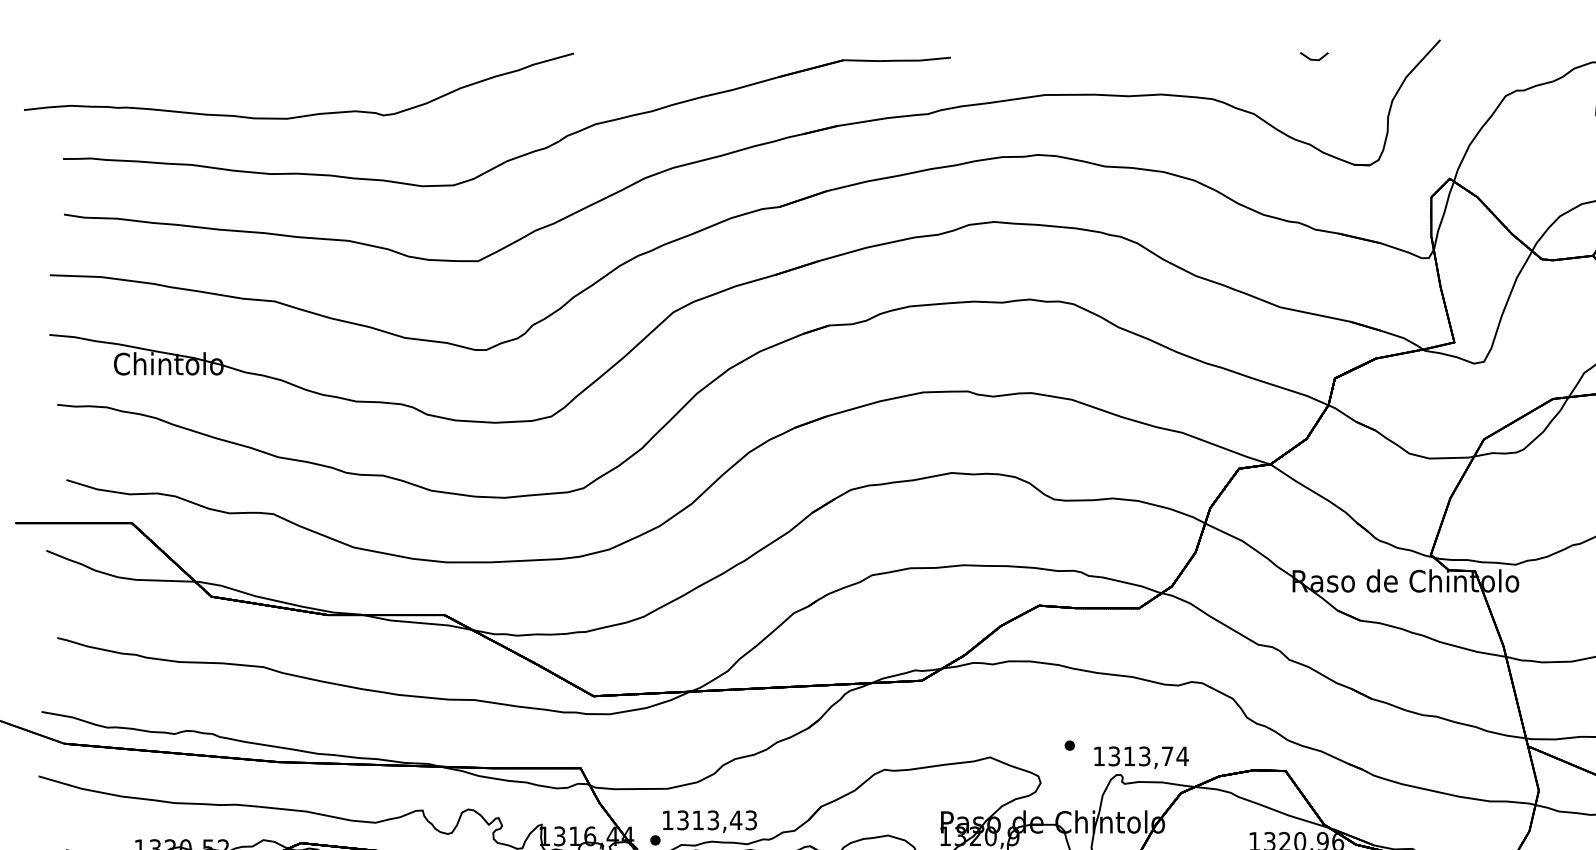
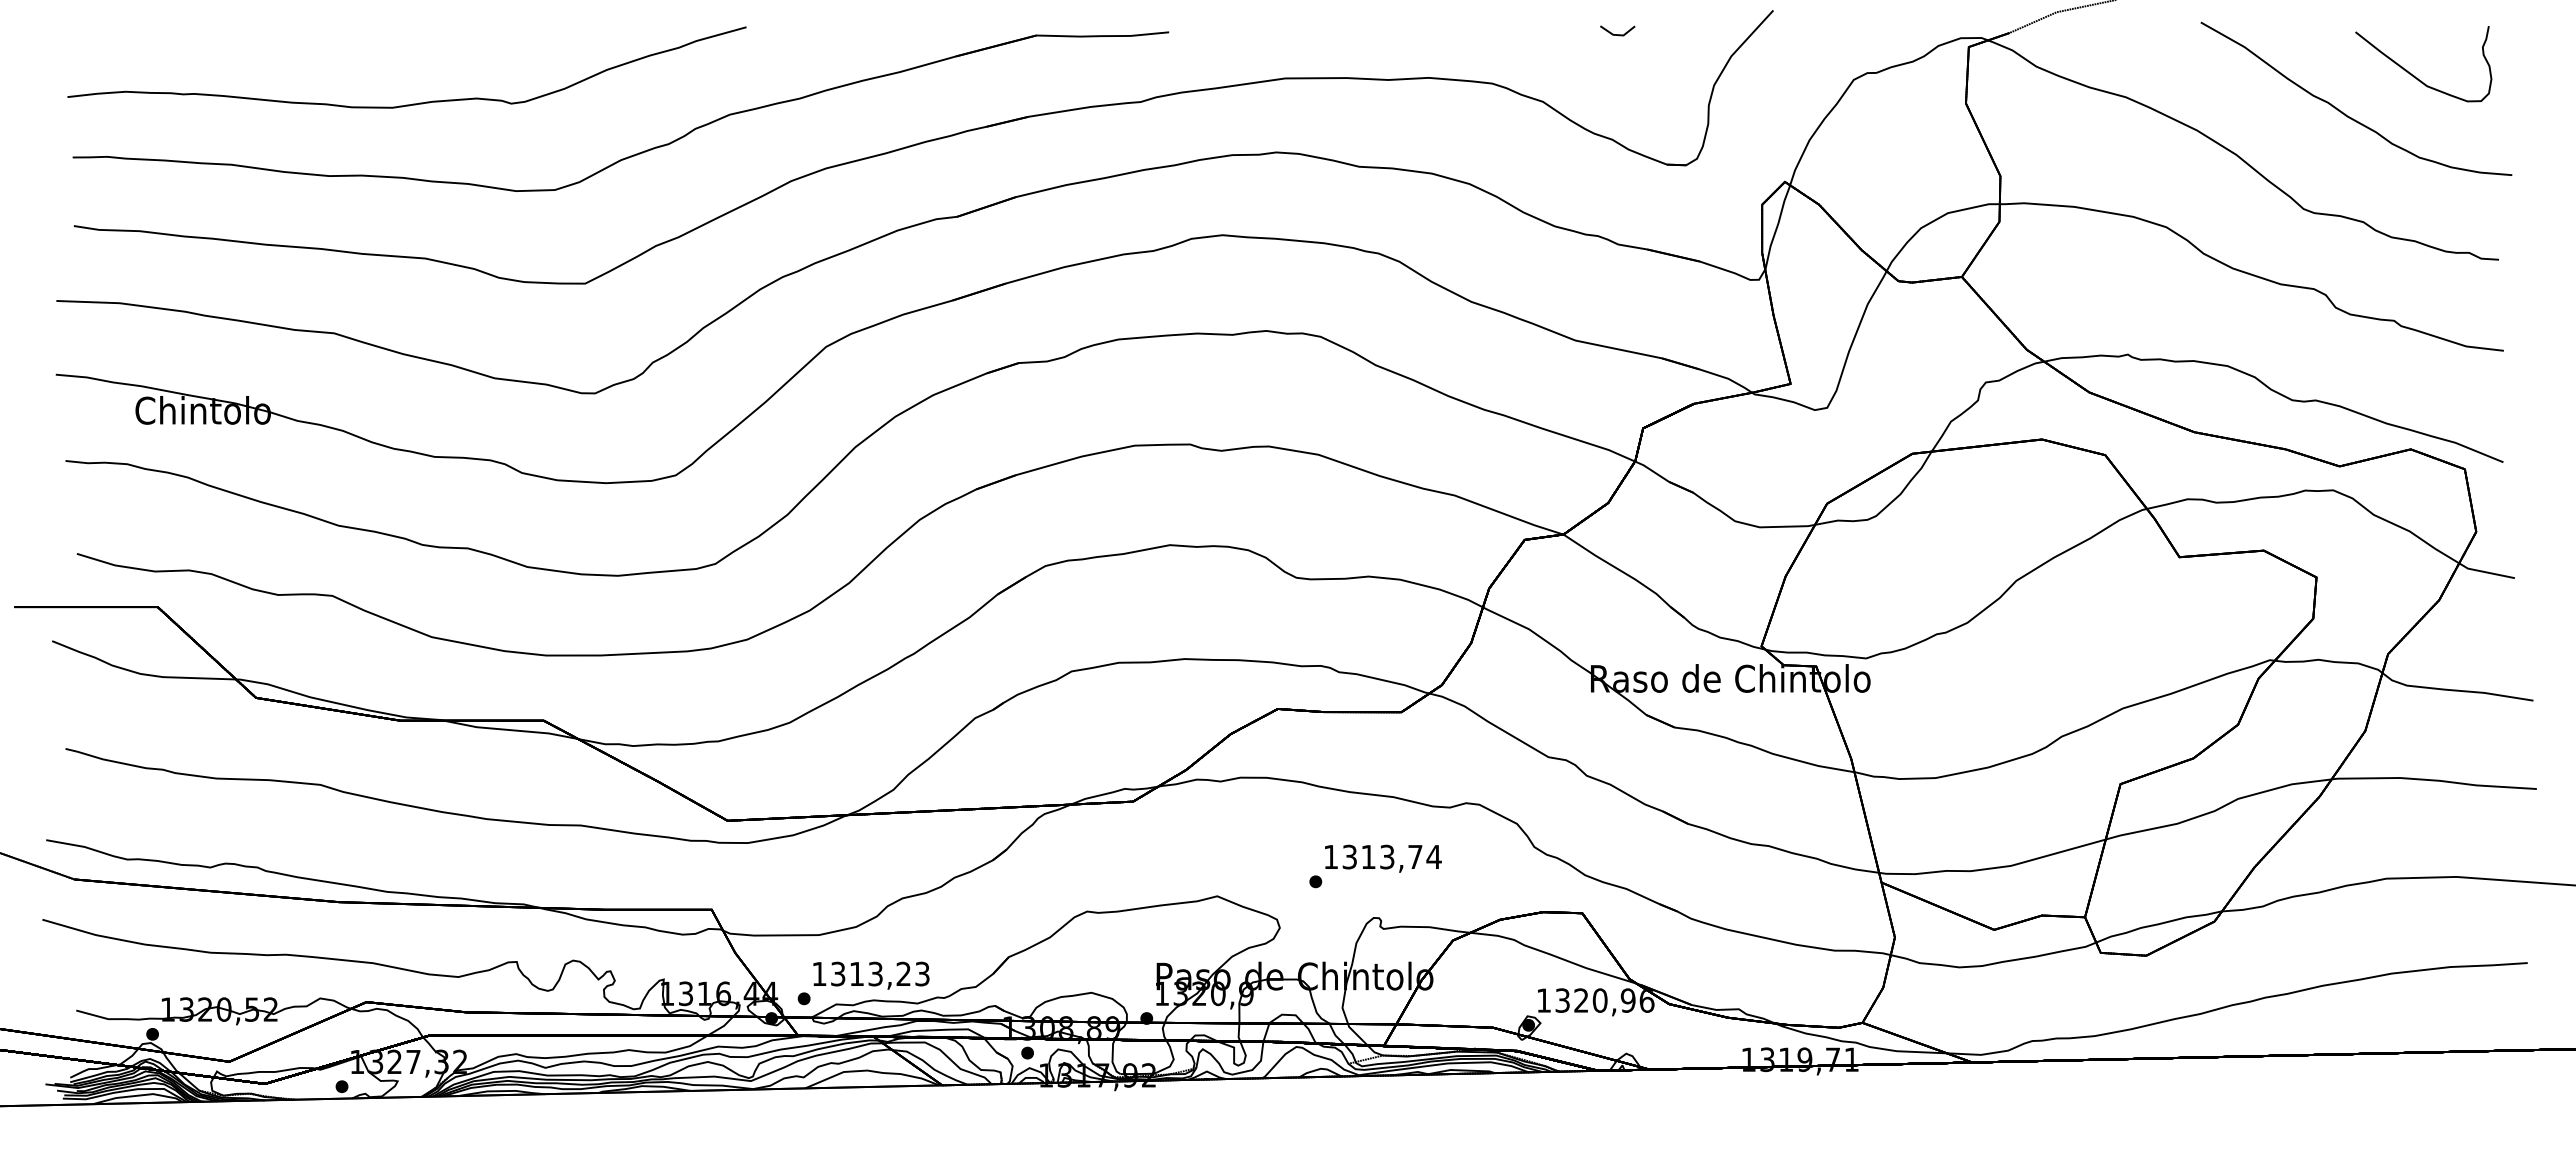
part: (303, 115) -> (412, 103), moved
text: (1141, 757) -> (1383, 858), moved
text: (735, 819) -> (903, 973), 1313,43 -> 1313,23

